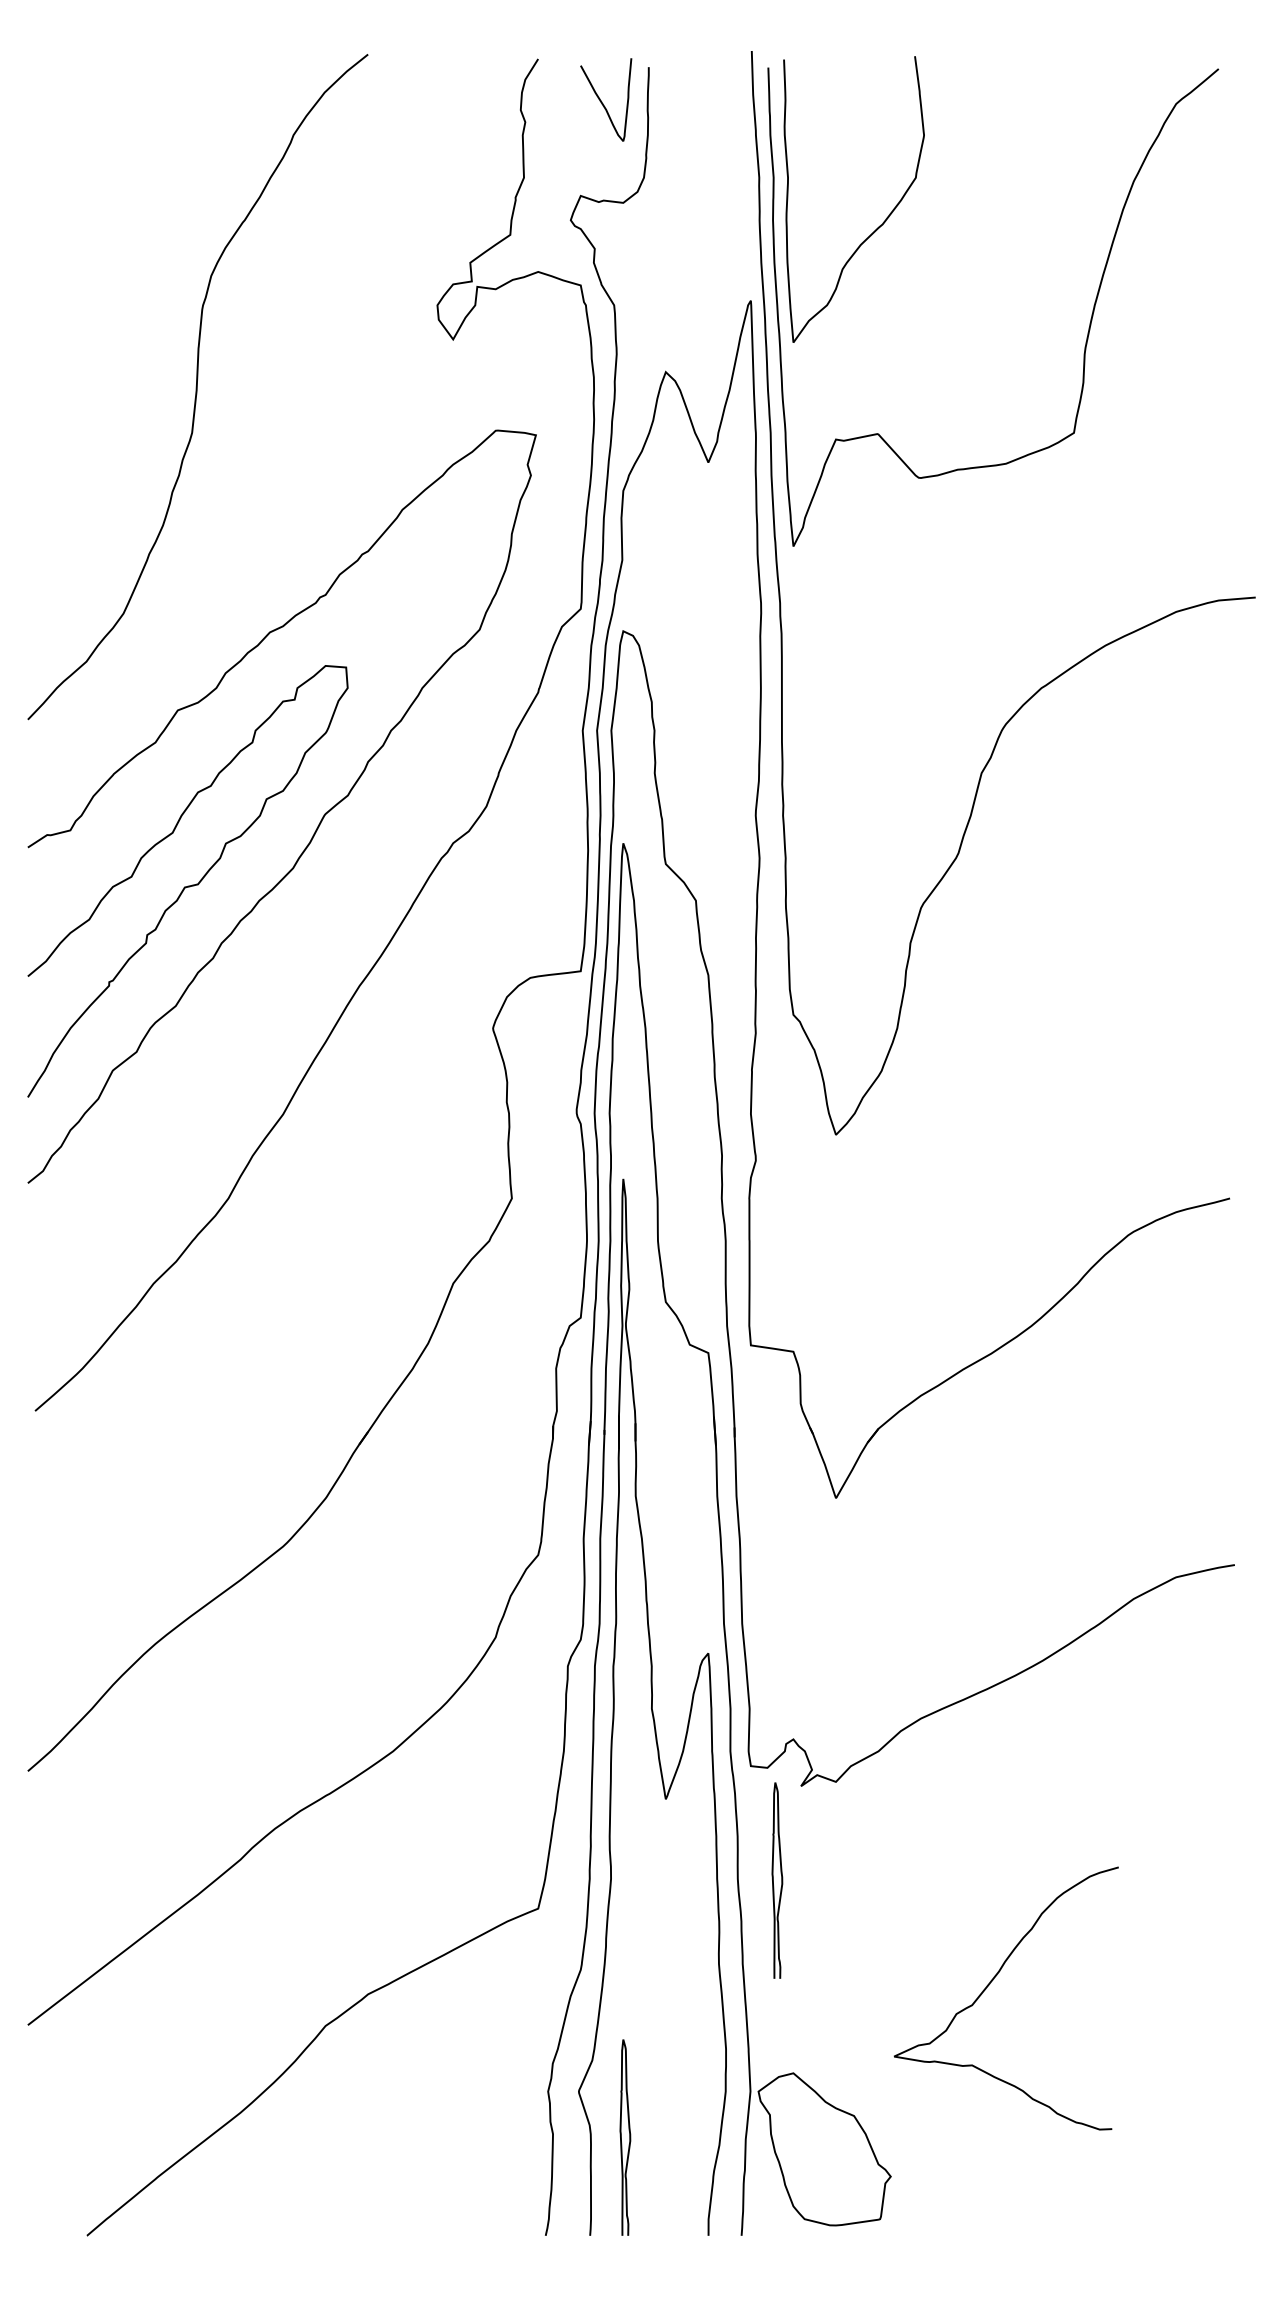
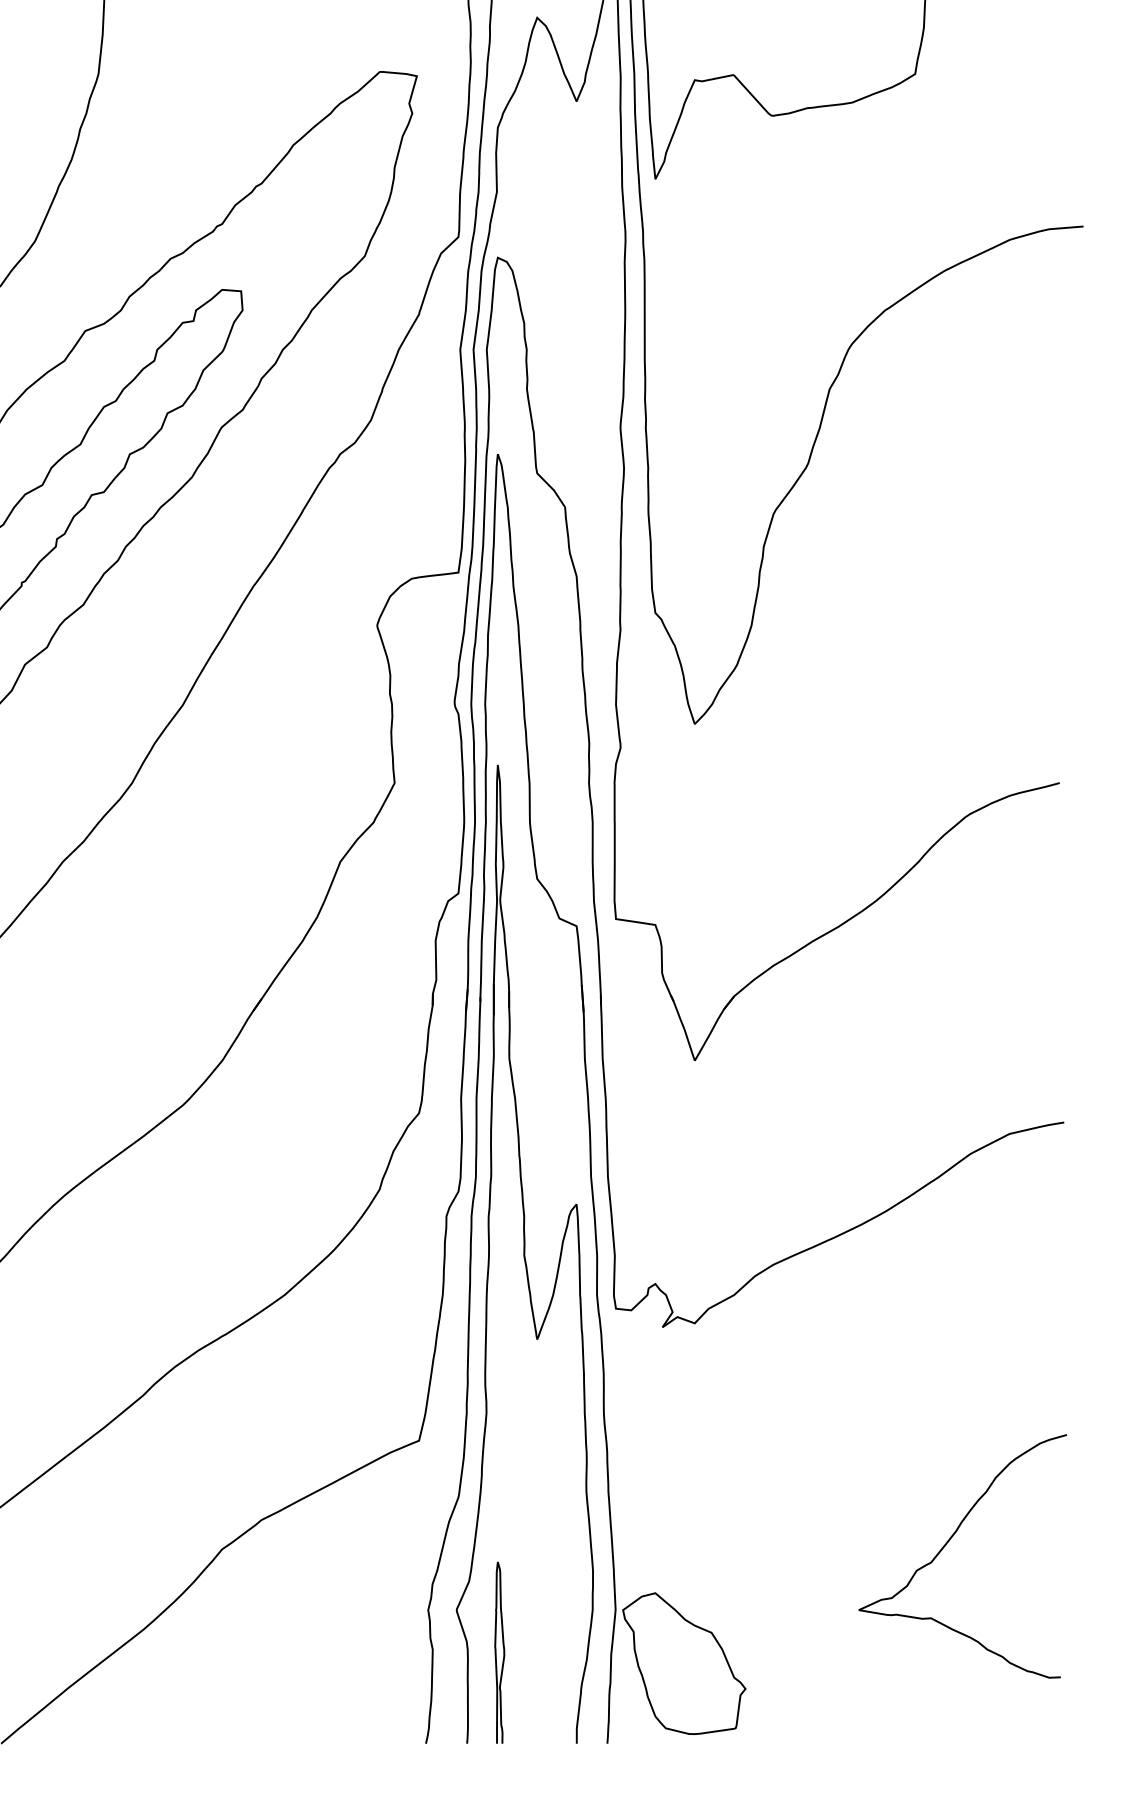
curve: (773, 1880) -> (636, 1414), removed
curve: (990, 1984) -> (948, 1543), moved

